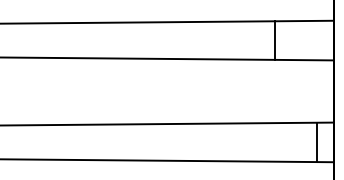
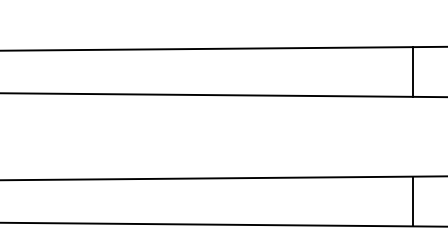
line: (274, 40) -> (412, 71), moved
line: (317, 142) -> (412, 201), moved

